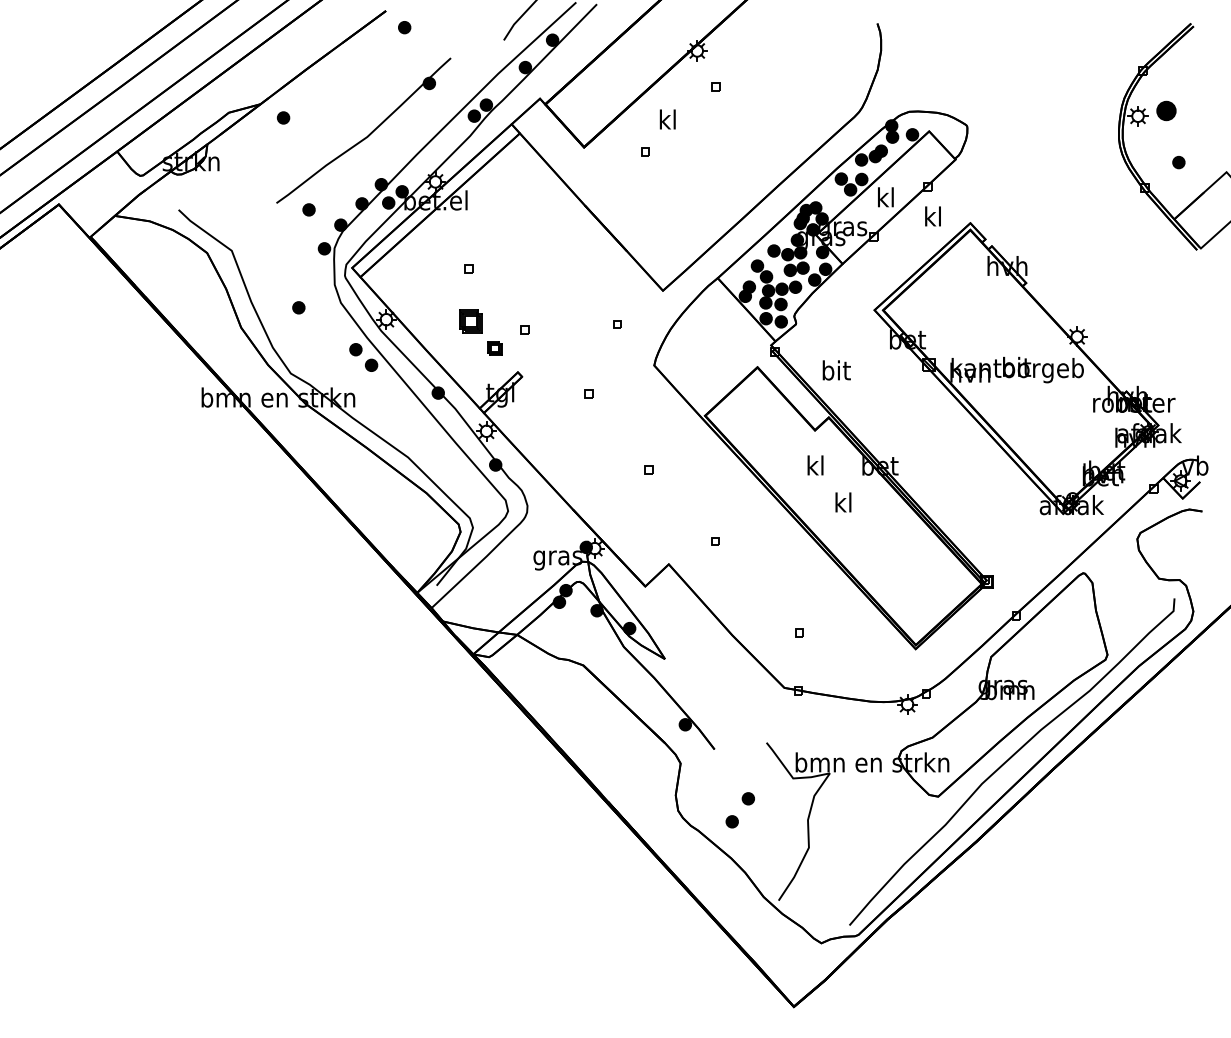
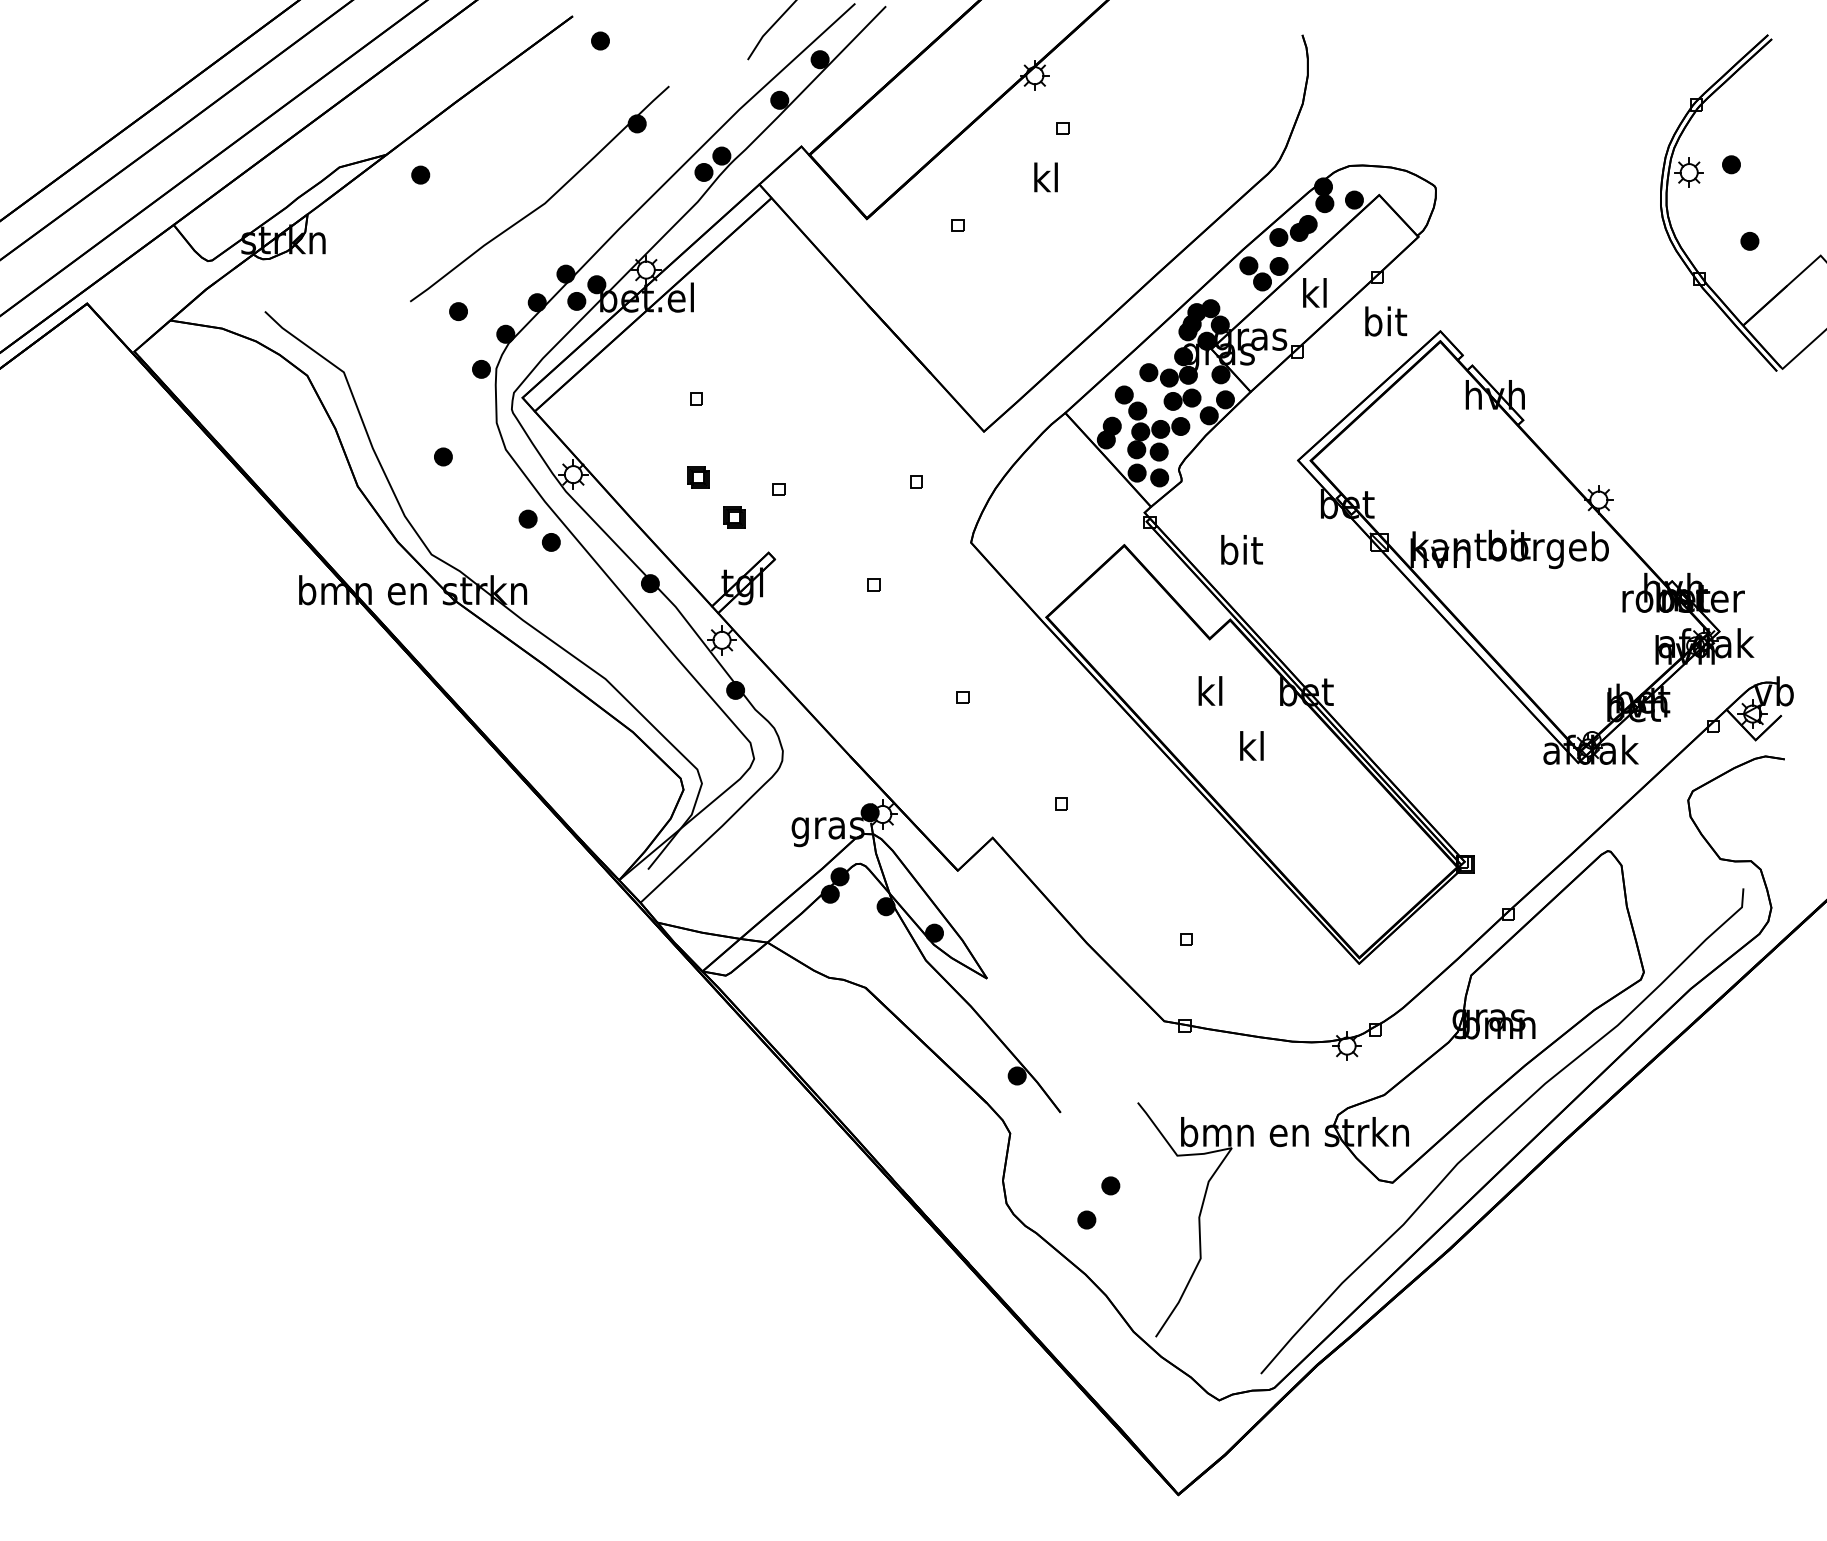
part: (1166, 110) -> (1731, 164), size x0.62
text: (667, 119) -> (1045, 177), moved
text: (933, 216) -> (1385, 321), kl -> bit
part: (470, 321) -> (698, 477), size x0.62

